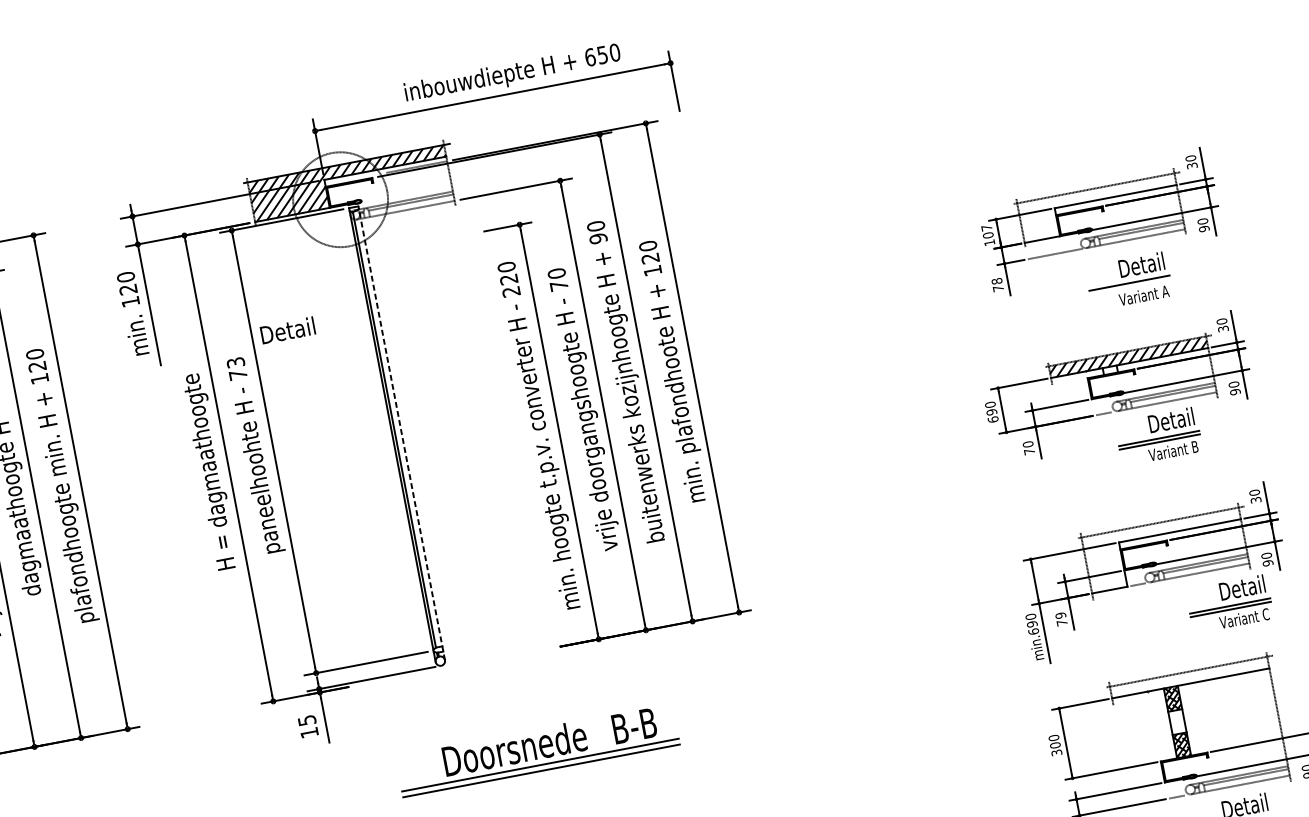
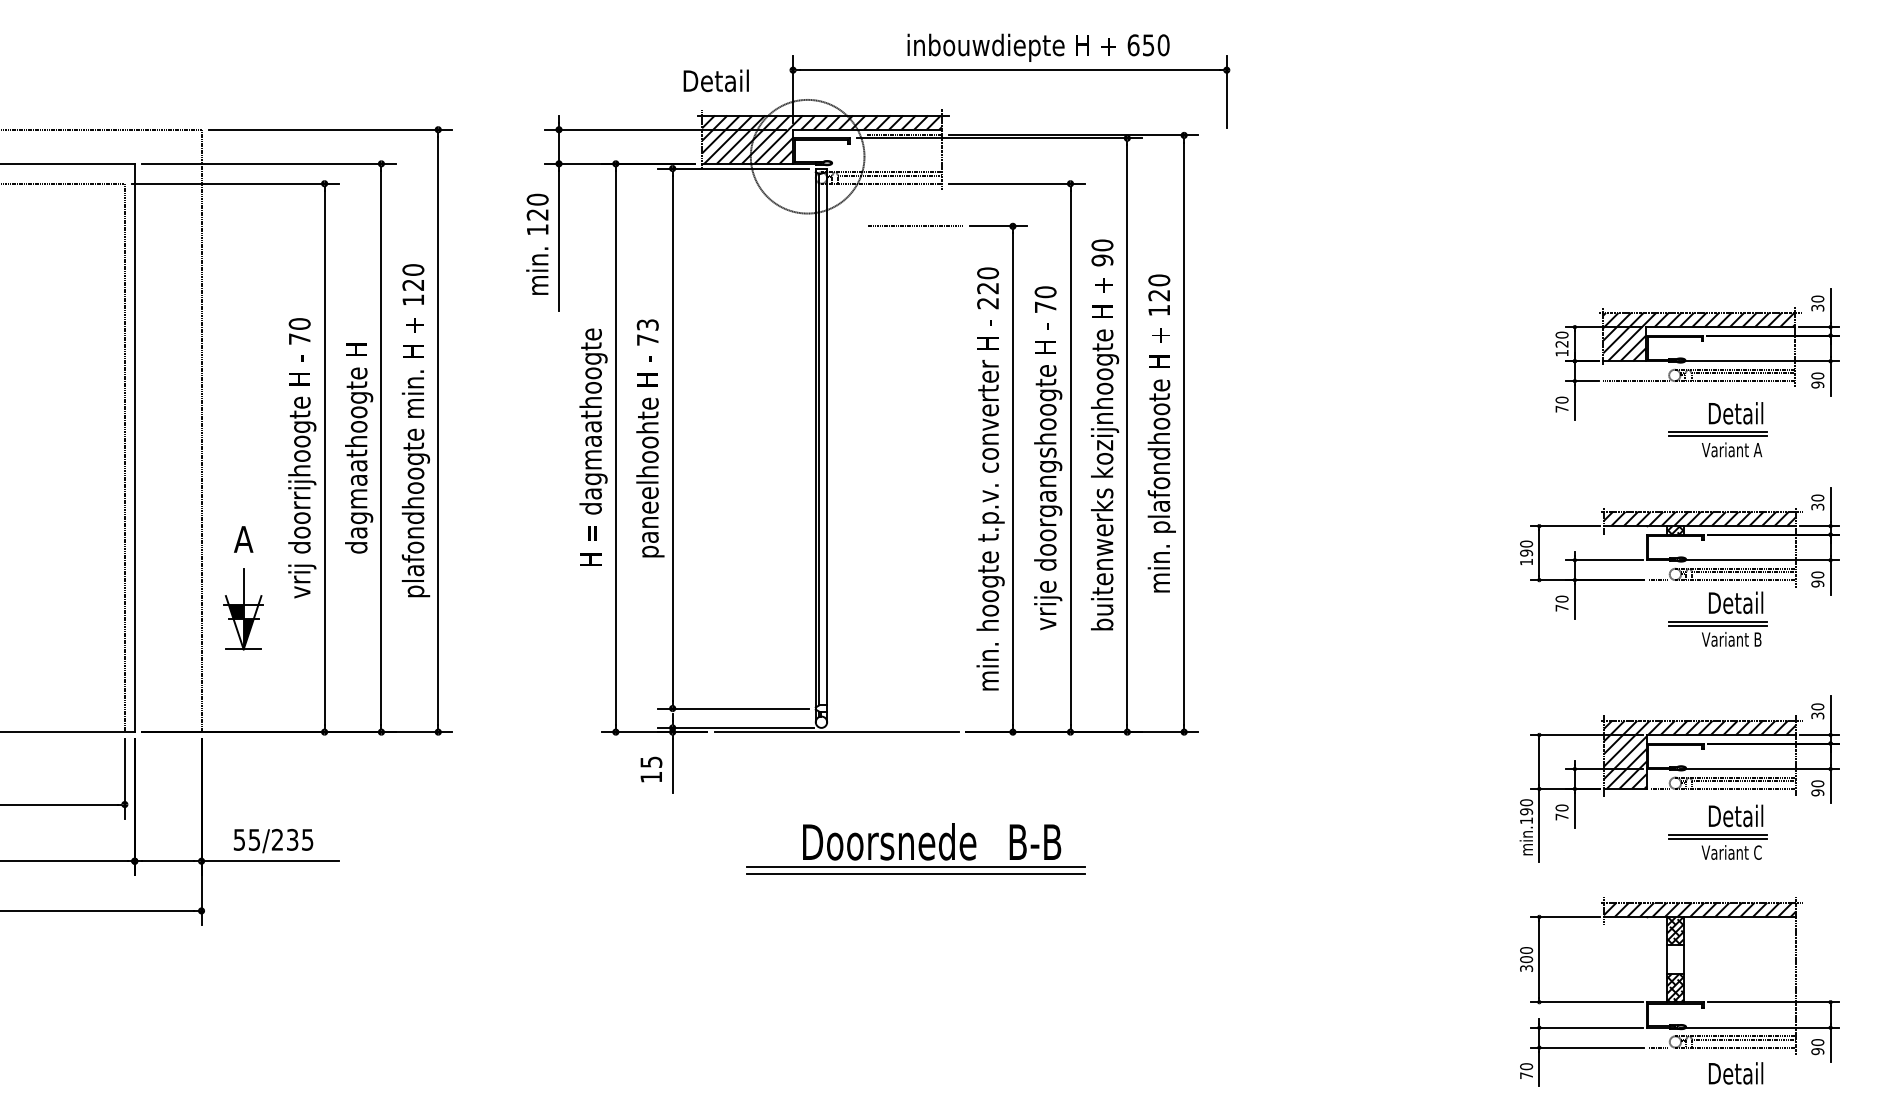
hatch: (1099, 207) -> (1699, 336), added
text: (987, 231) -> (1561, 339), 107 -> 120
line: (439, 240) -> (914, 226), added
text: (996, 280) -> (1561, 399), 78 -> 70
line: (1130, 286) -> (1717, 436), added
text: (287, 330) -> (715, 80), moved
hatch: (1109, 370) -> (1674, 530), added
text: (993, 419) -> (1526, 561), 690 -> 190
line: (402, 433) -> (827, 445), dashed -> solid
hatch: (1165, 550) -> (1699, 754), added
part: (1229, 603) -> (1717, 831), moved
text: (1060, 615) -> (1561, 807), 79 -> 70
text: (1033, 631) -> (1526, 820), min.690 -> min.190
line: (454, 667) -> (836, 732), added
hatch: (1189, 677) -> (1699, 909), added

